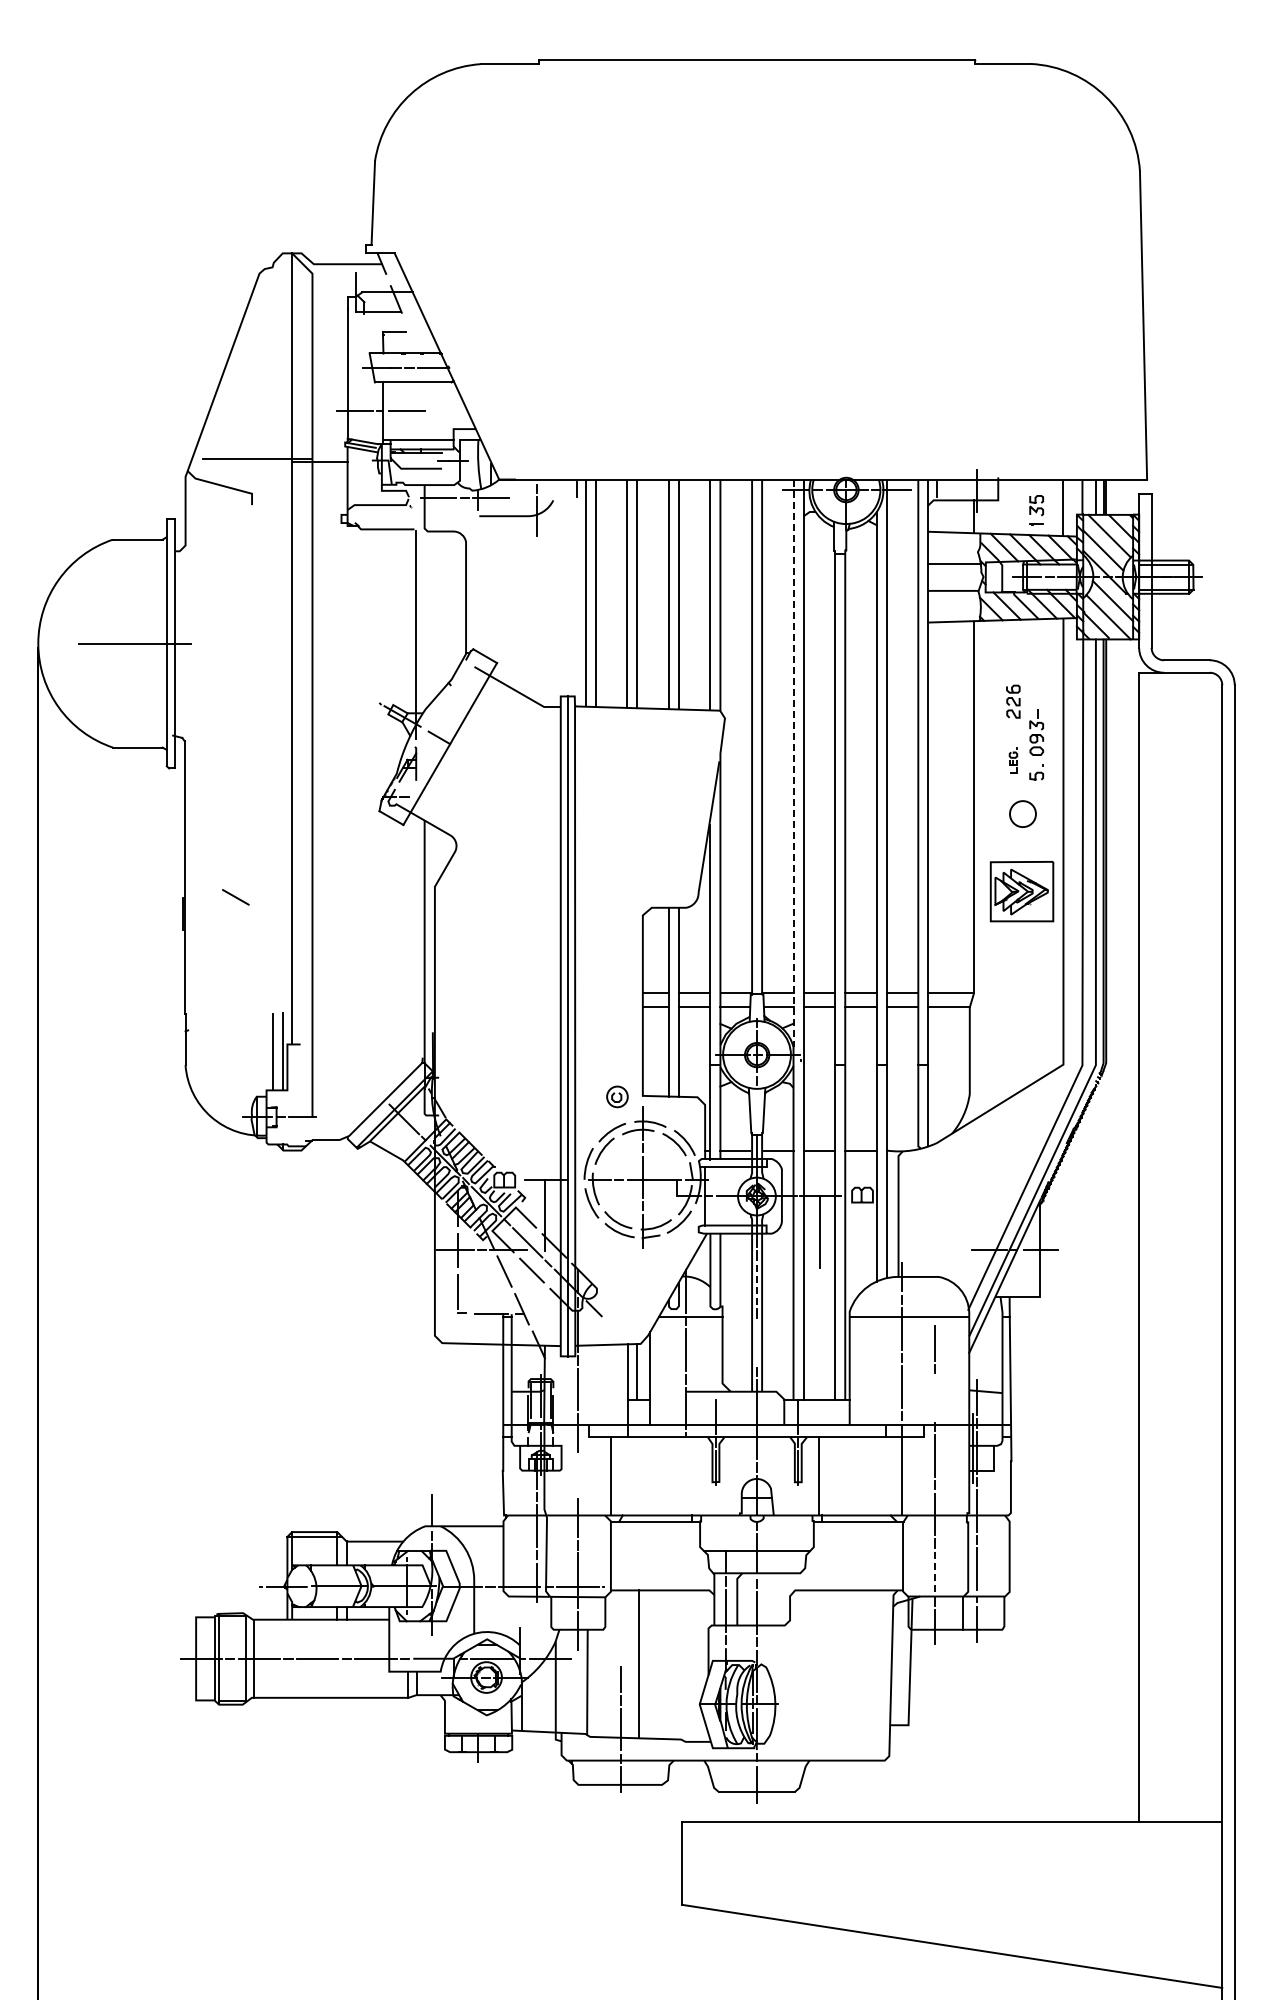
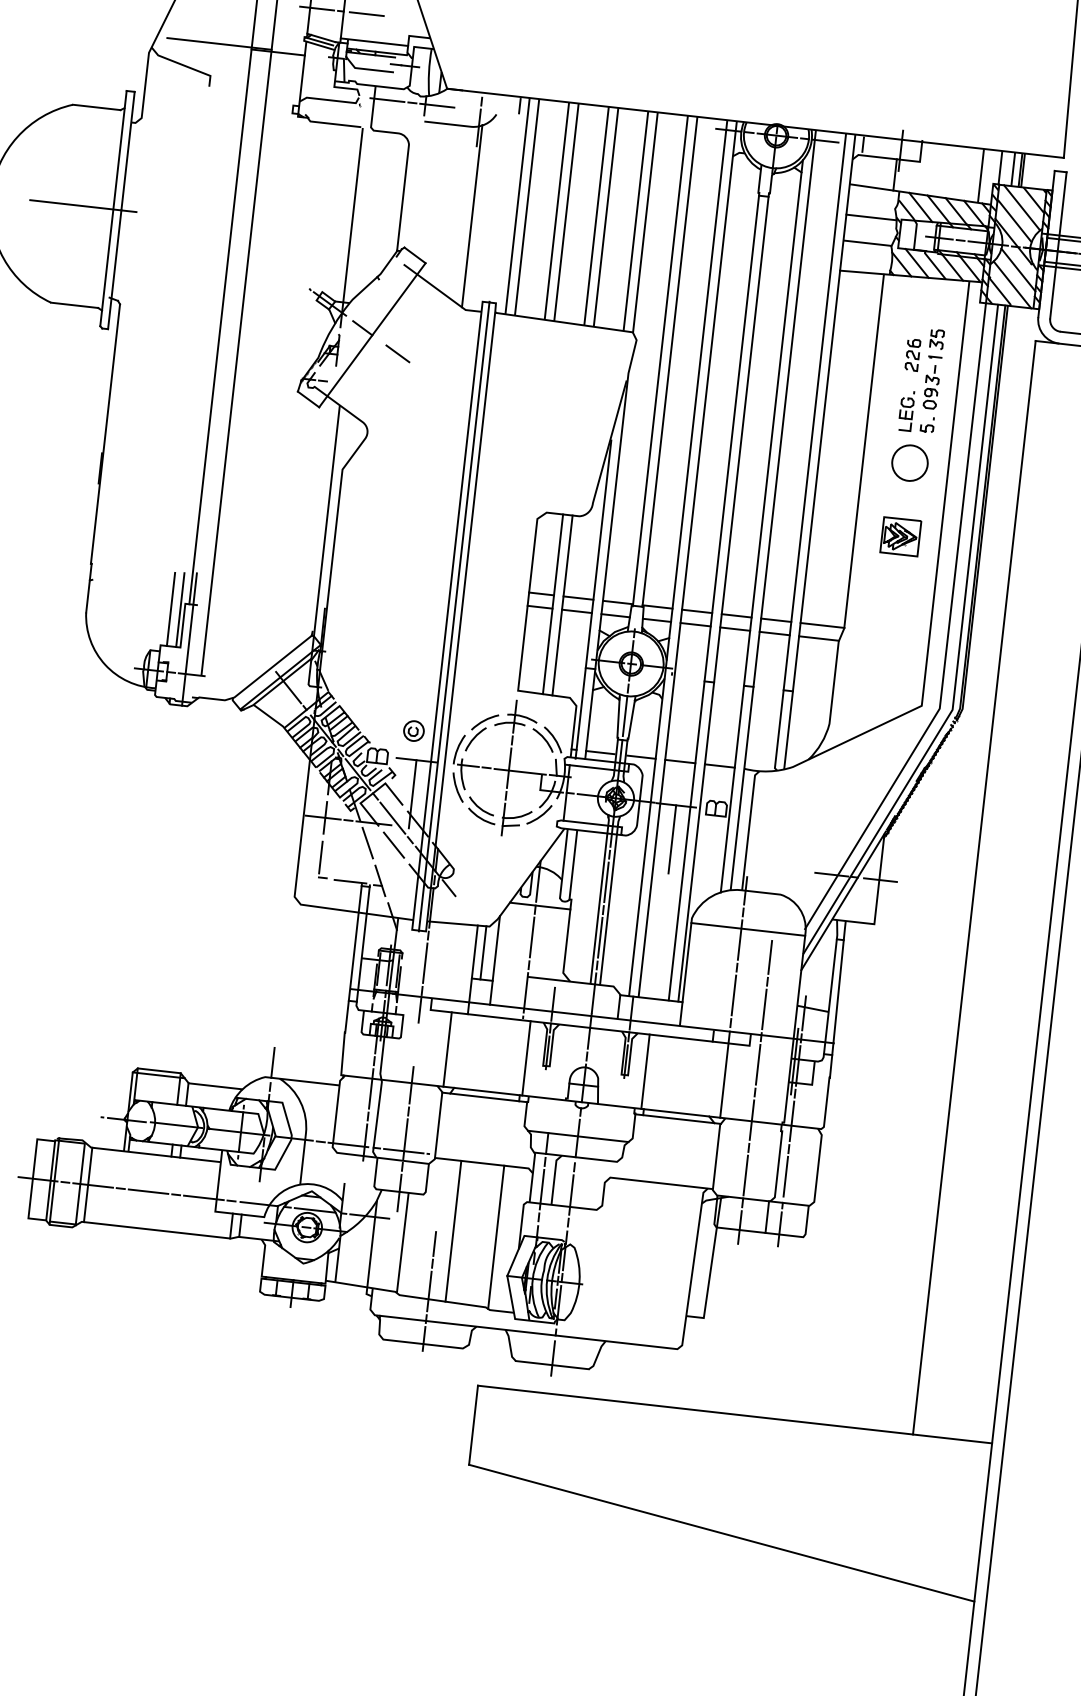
part: (1036, 510) -> (936, 344), moved
line: (539, 608) -> (471, 215), added
part: (1013, 760) -> (906, 411), size x1.67
line: (793, 763) -> (697, 390), dashed -> solid
circle: (1022, 813) -> (909, 462), size x1.43
part: (1021, 891) -> (900, 536), size x0.62
line: (235, 897) -> (397, 353), moved
line: (295, 1080) -> (189, 638), added
part: (617, 1096) -> (414, 730), moved
line: (756, 1109) -> (624, 715), added
line: (756, 1284) -> (606, 882), dashed -> solid
line: (756, 1342) -> (599, 937), added
line: (935, 1397) -> (764, 1009), added
line: (694, 1476) -> (526, 1058), added
line: (935, 1572) -> (745, 1175), dashed -> solid
line: (683, 1665) -> (496, 1237), added

